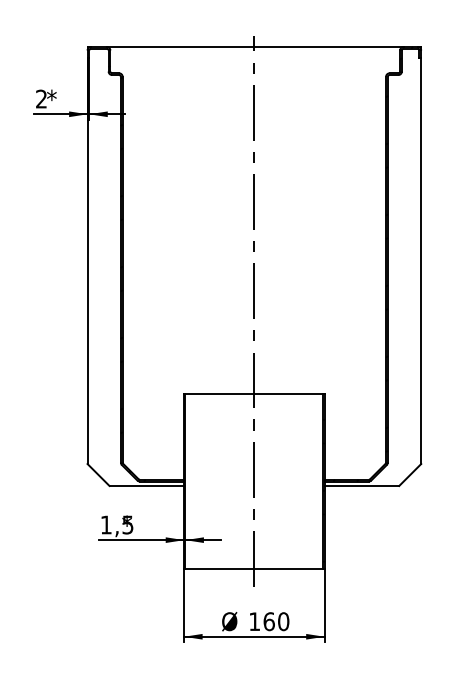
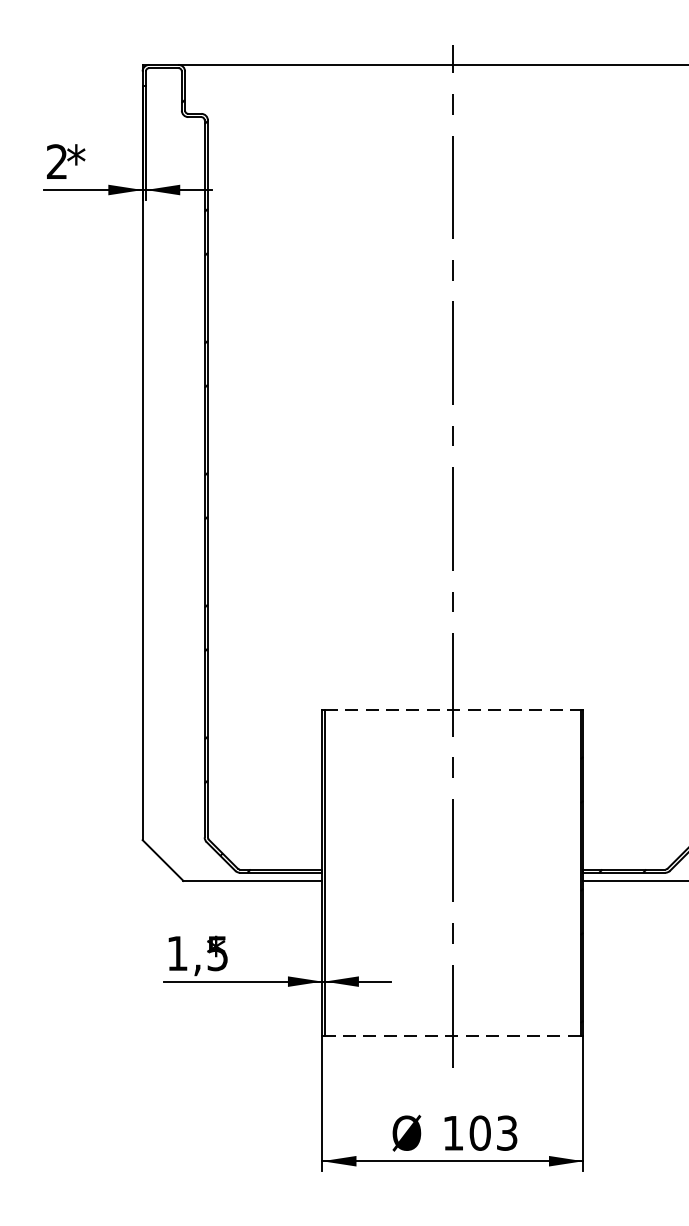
line: (254, 393) -> (452, 709), solid -> dashed
line: (254, 569) -> (452, 1036), solid -> dashed
text: (276, 621) -> (493, 1132), 160 -> 103

